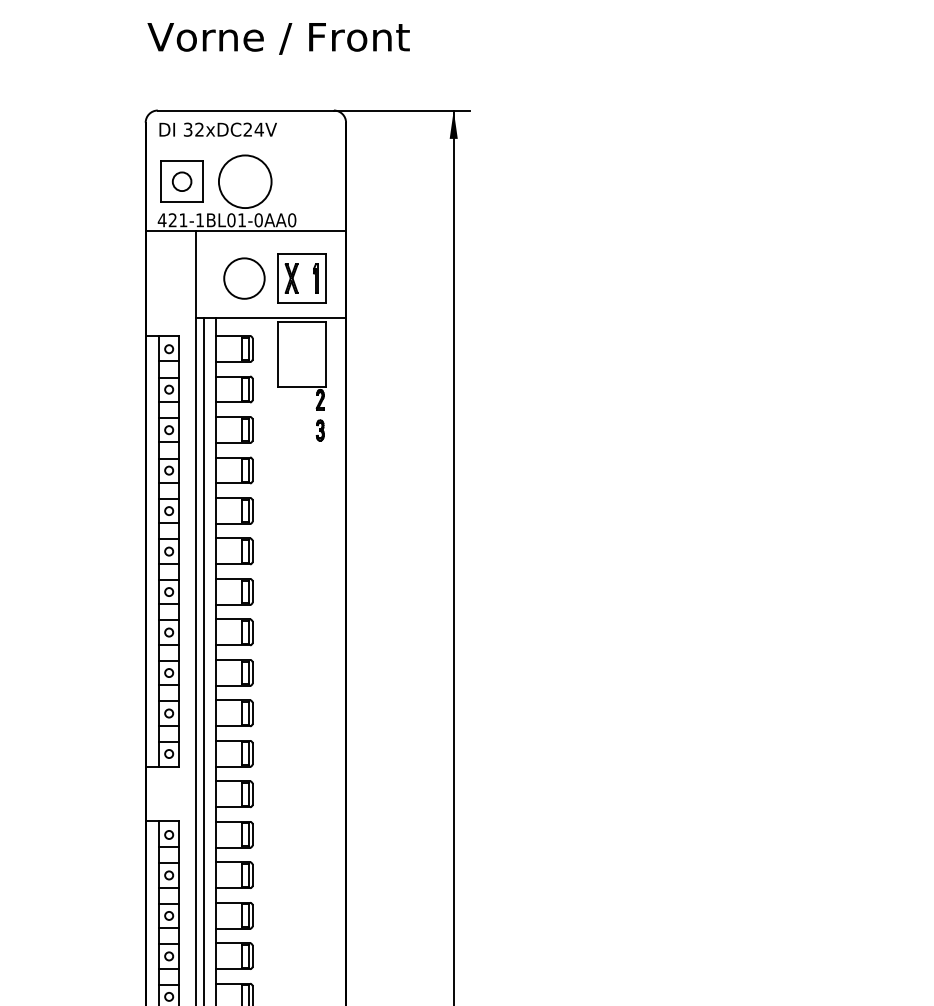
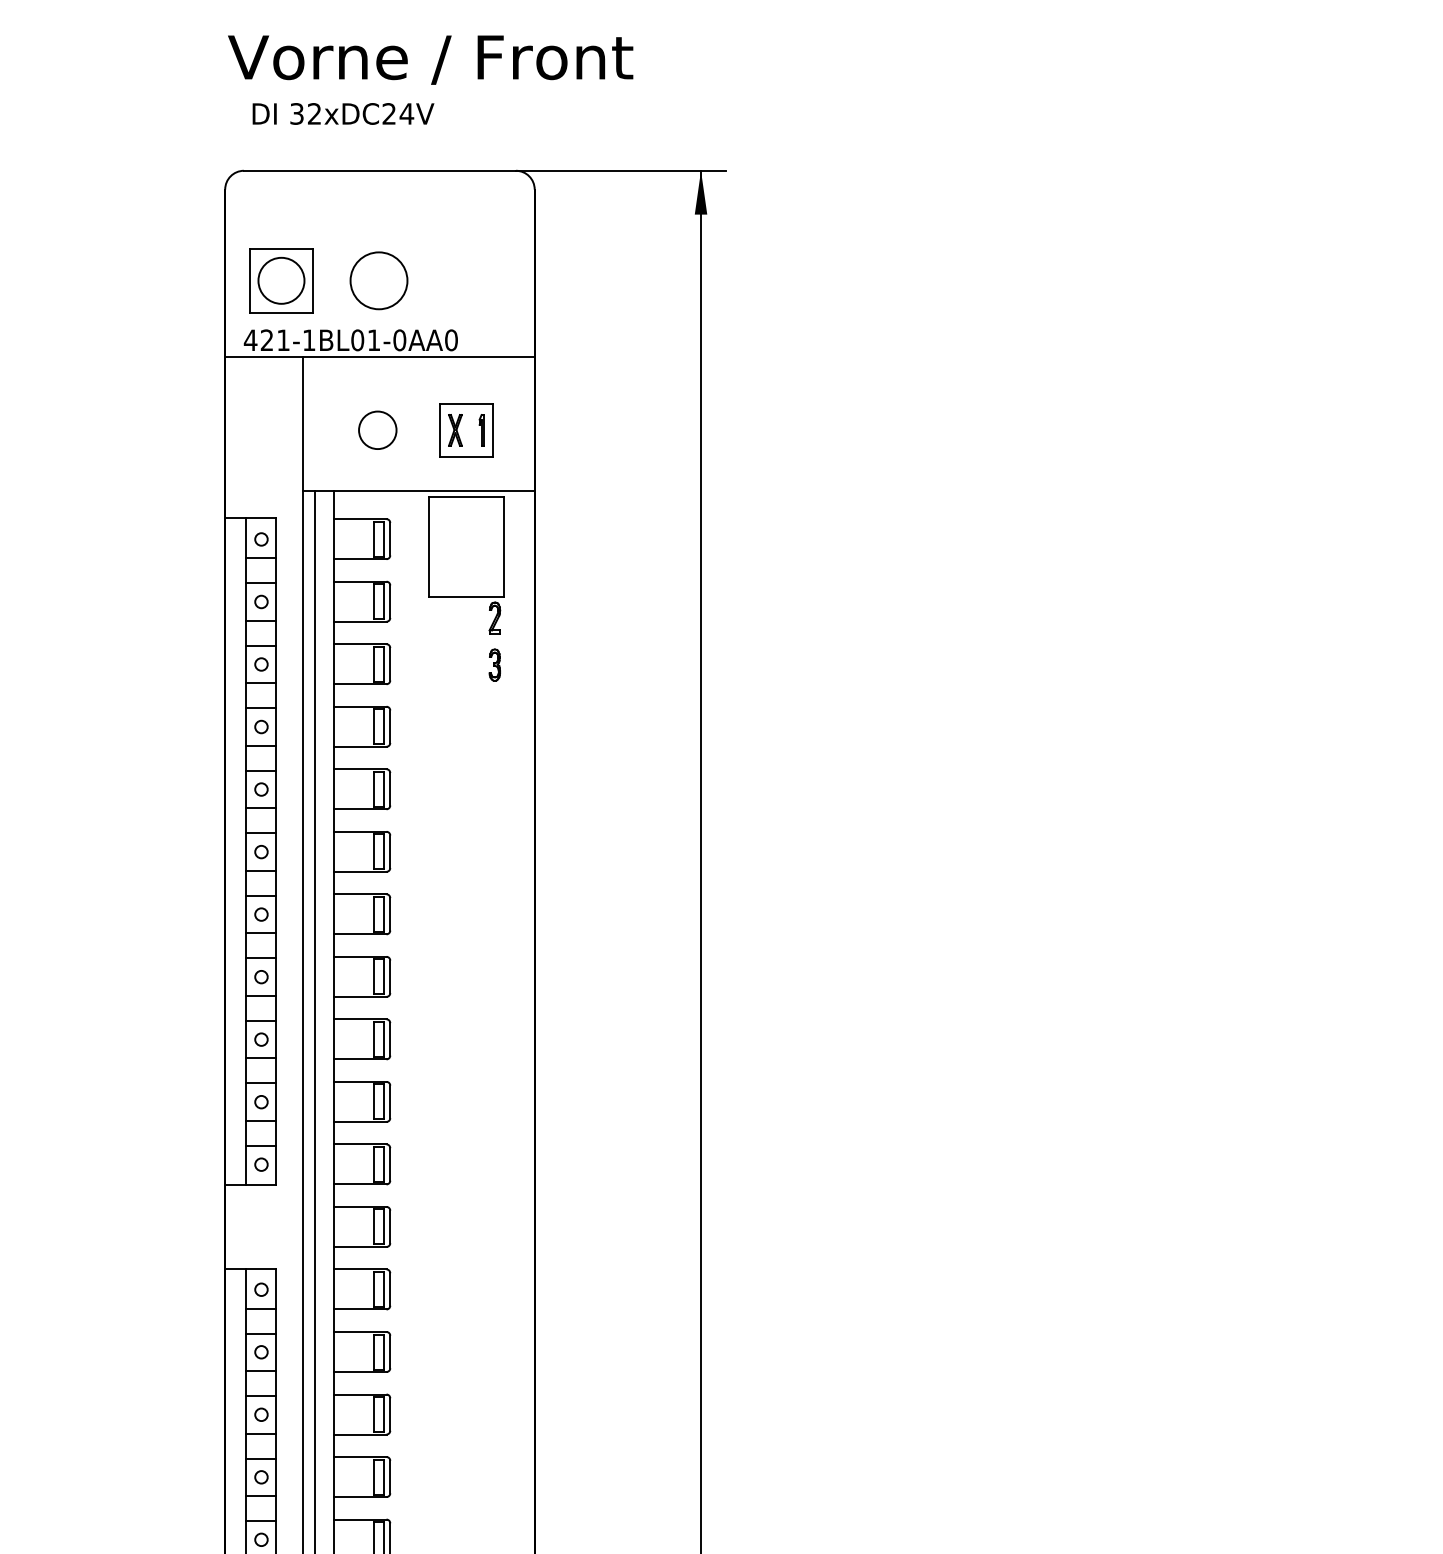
text: (217, 129) -> (342, 113), moved
circle: (181, 181) -> (280, 280), size x1.6
circle: (244, 181) -> (377, 280), size x0.7
circle: (244, 278) -> (377, 430), size x0.6
part: (301, 278) -> (465, 430), size x0.7

